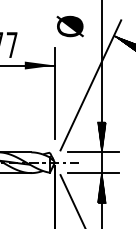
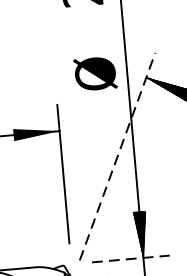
text: (69, 26) -> (94, 73), moved
line: (90, 85) -> (117, 156), solid -> dashed
line: (94, 152) -> (132, 259), solid -> dashed

